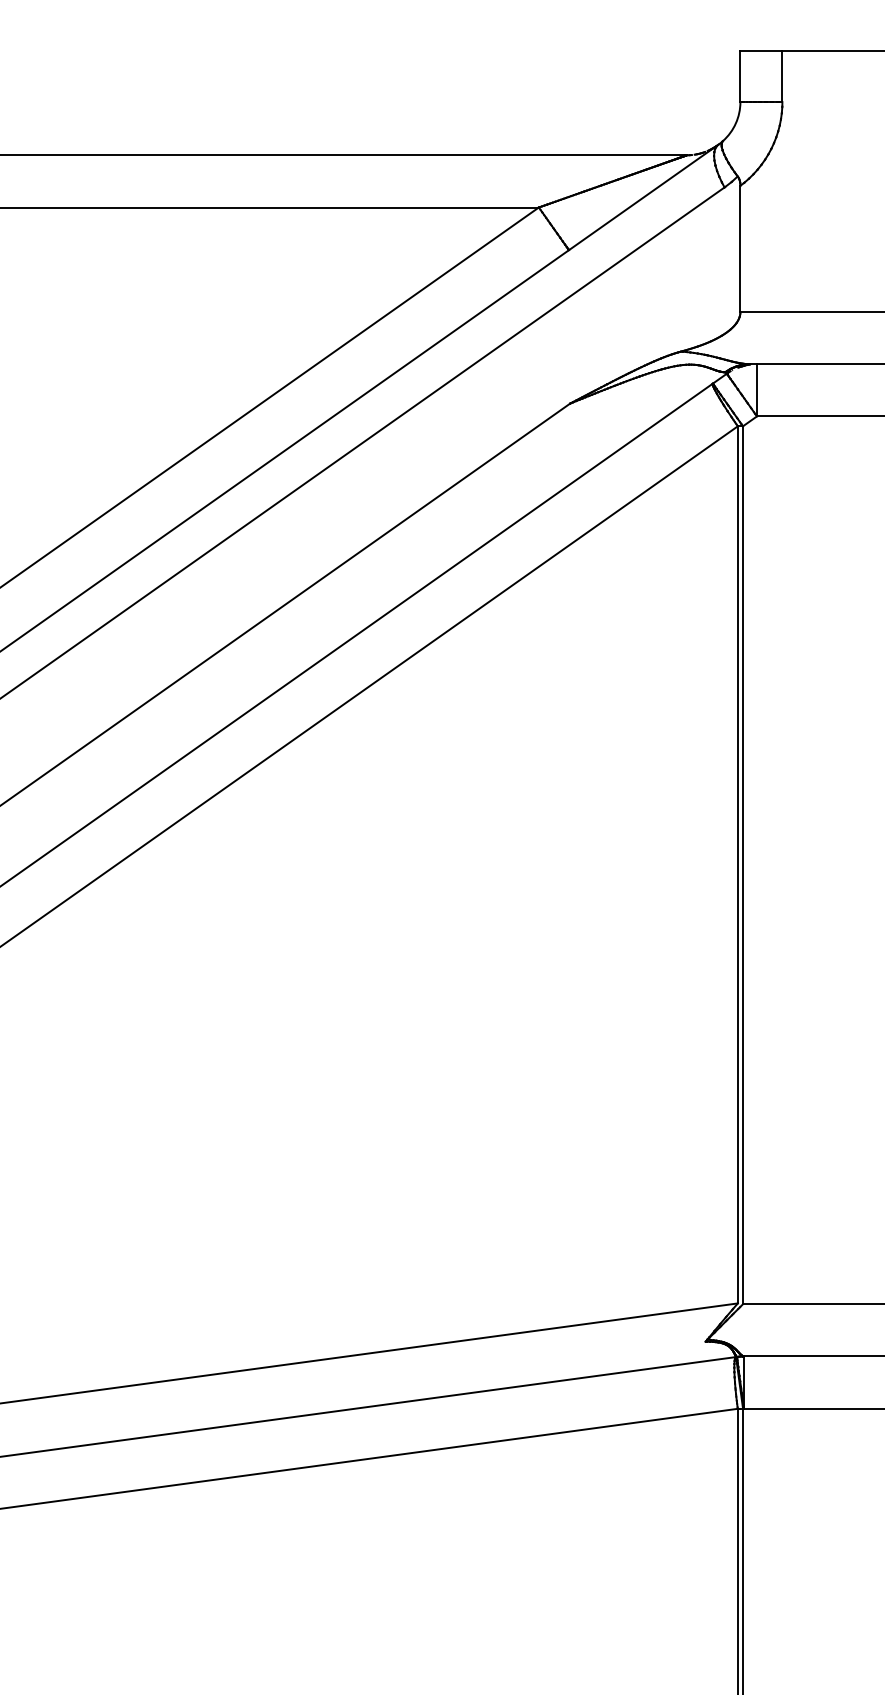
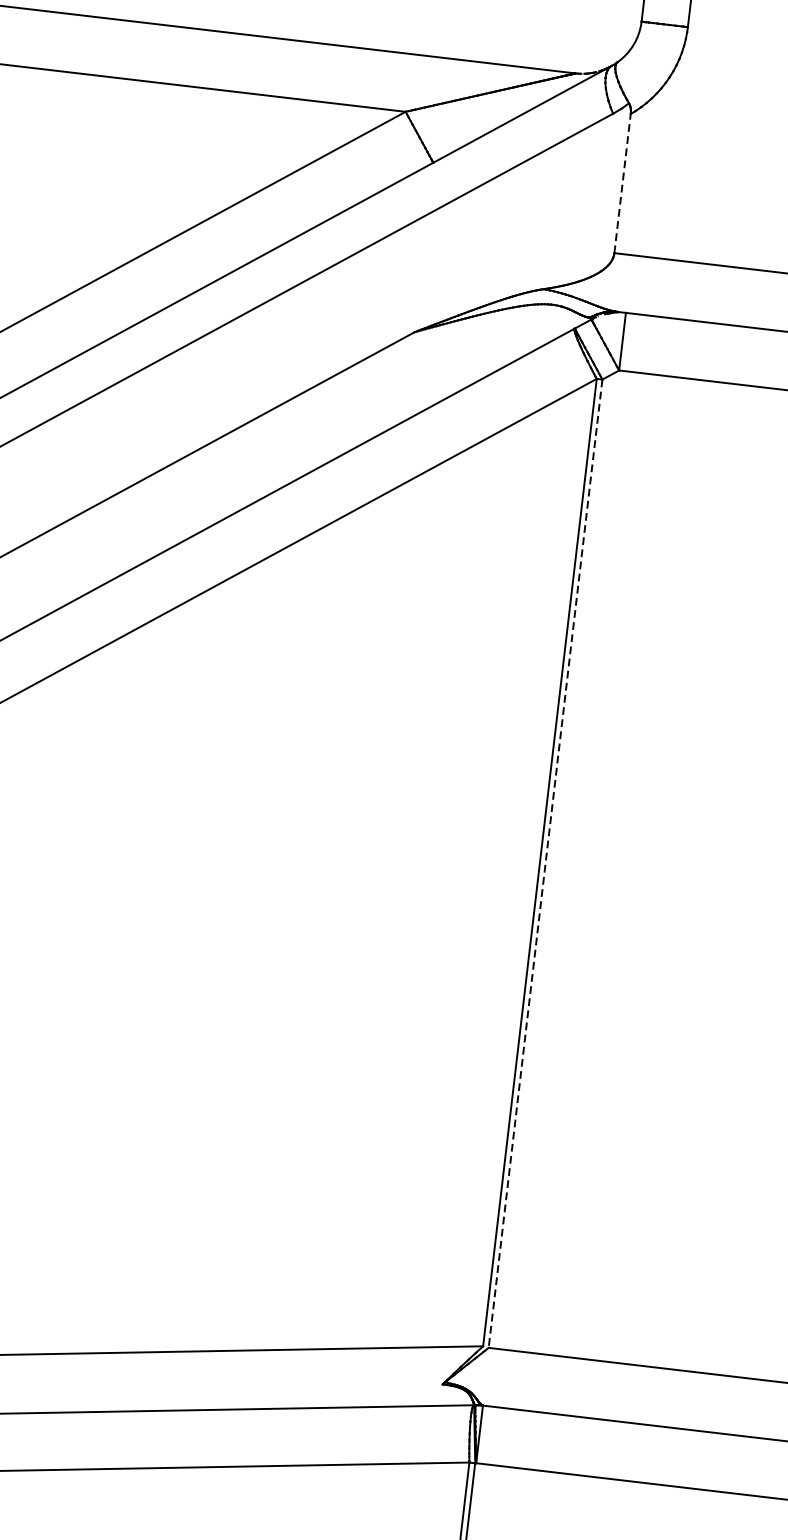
line: (740, 248) -> (622, 183), solid -> dashed
line: (742, 865) -> (544, 863), solid -> dashed

